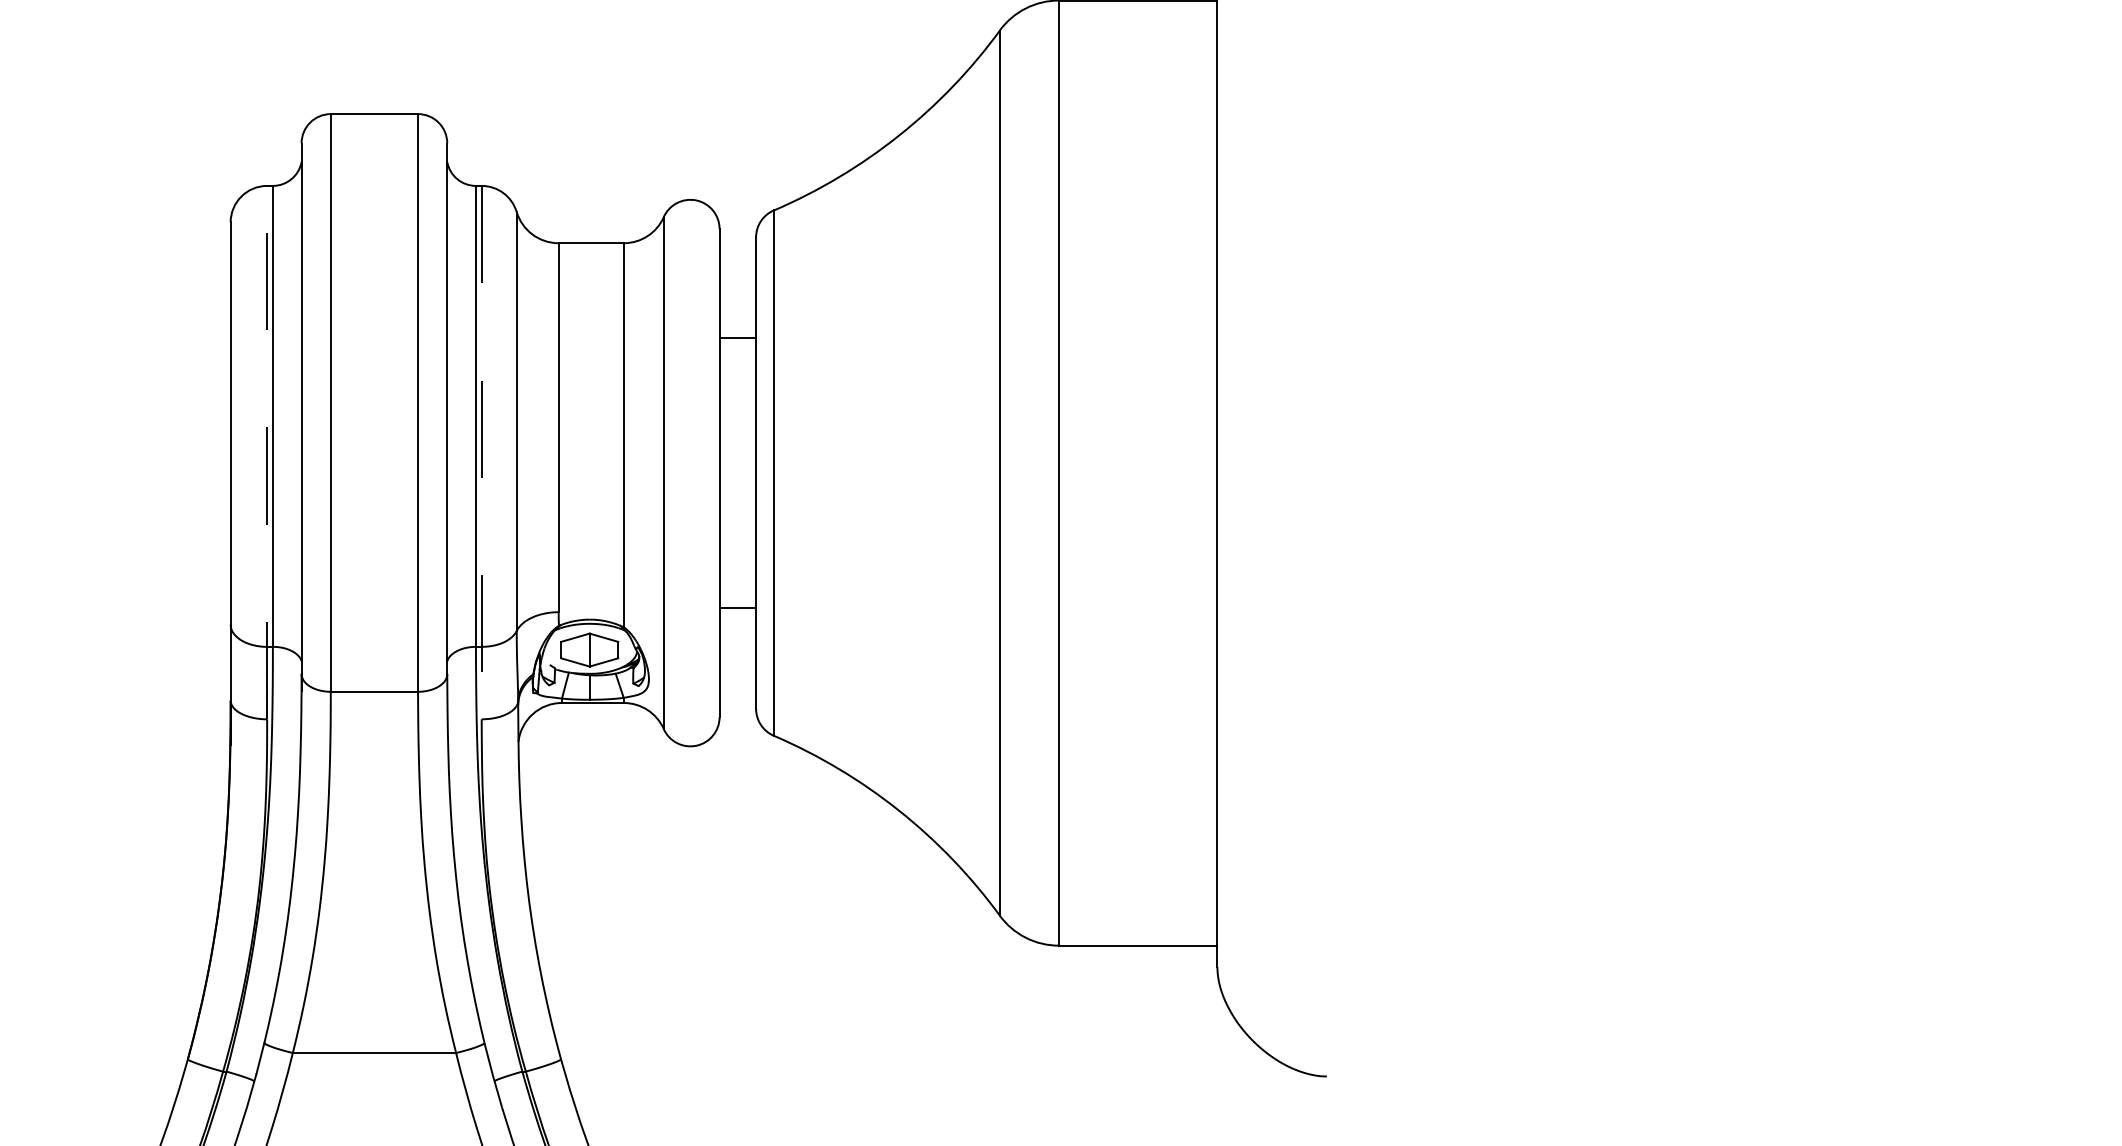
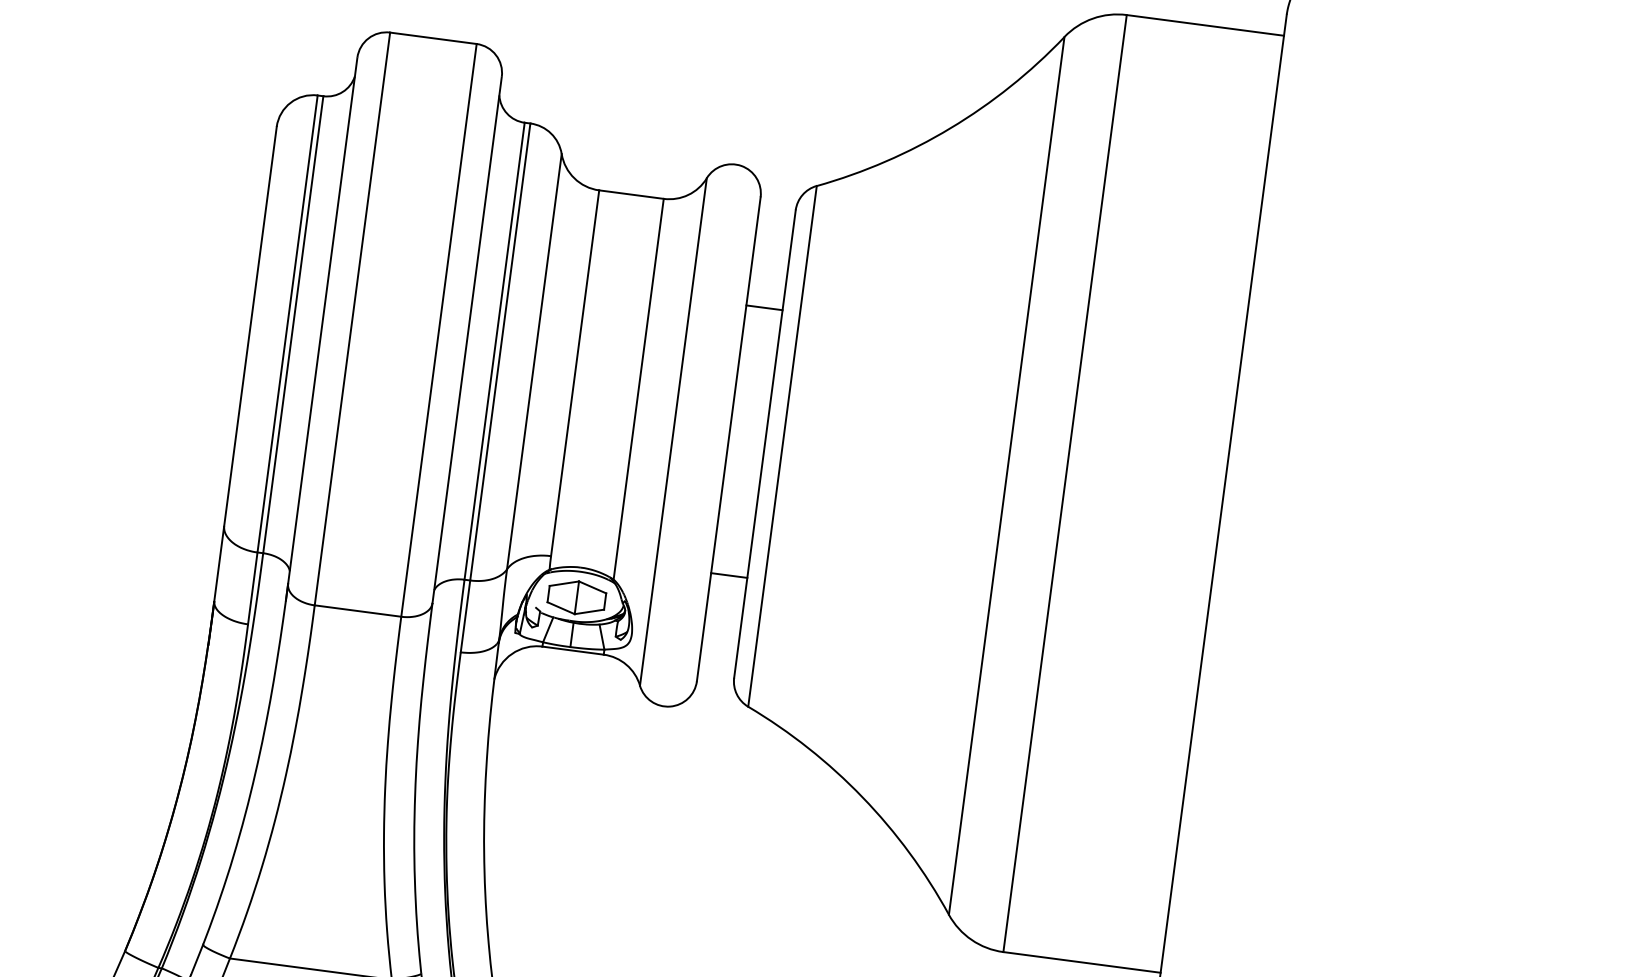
line: (267, 452) -> (283, 359), dashed -> solid
line: (481, 452) -> (495, 387), dashed -> solid

